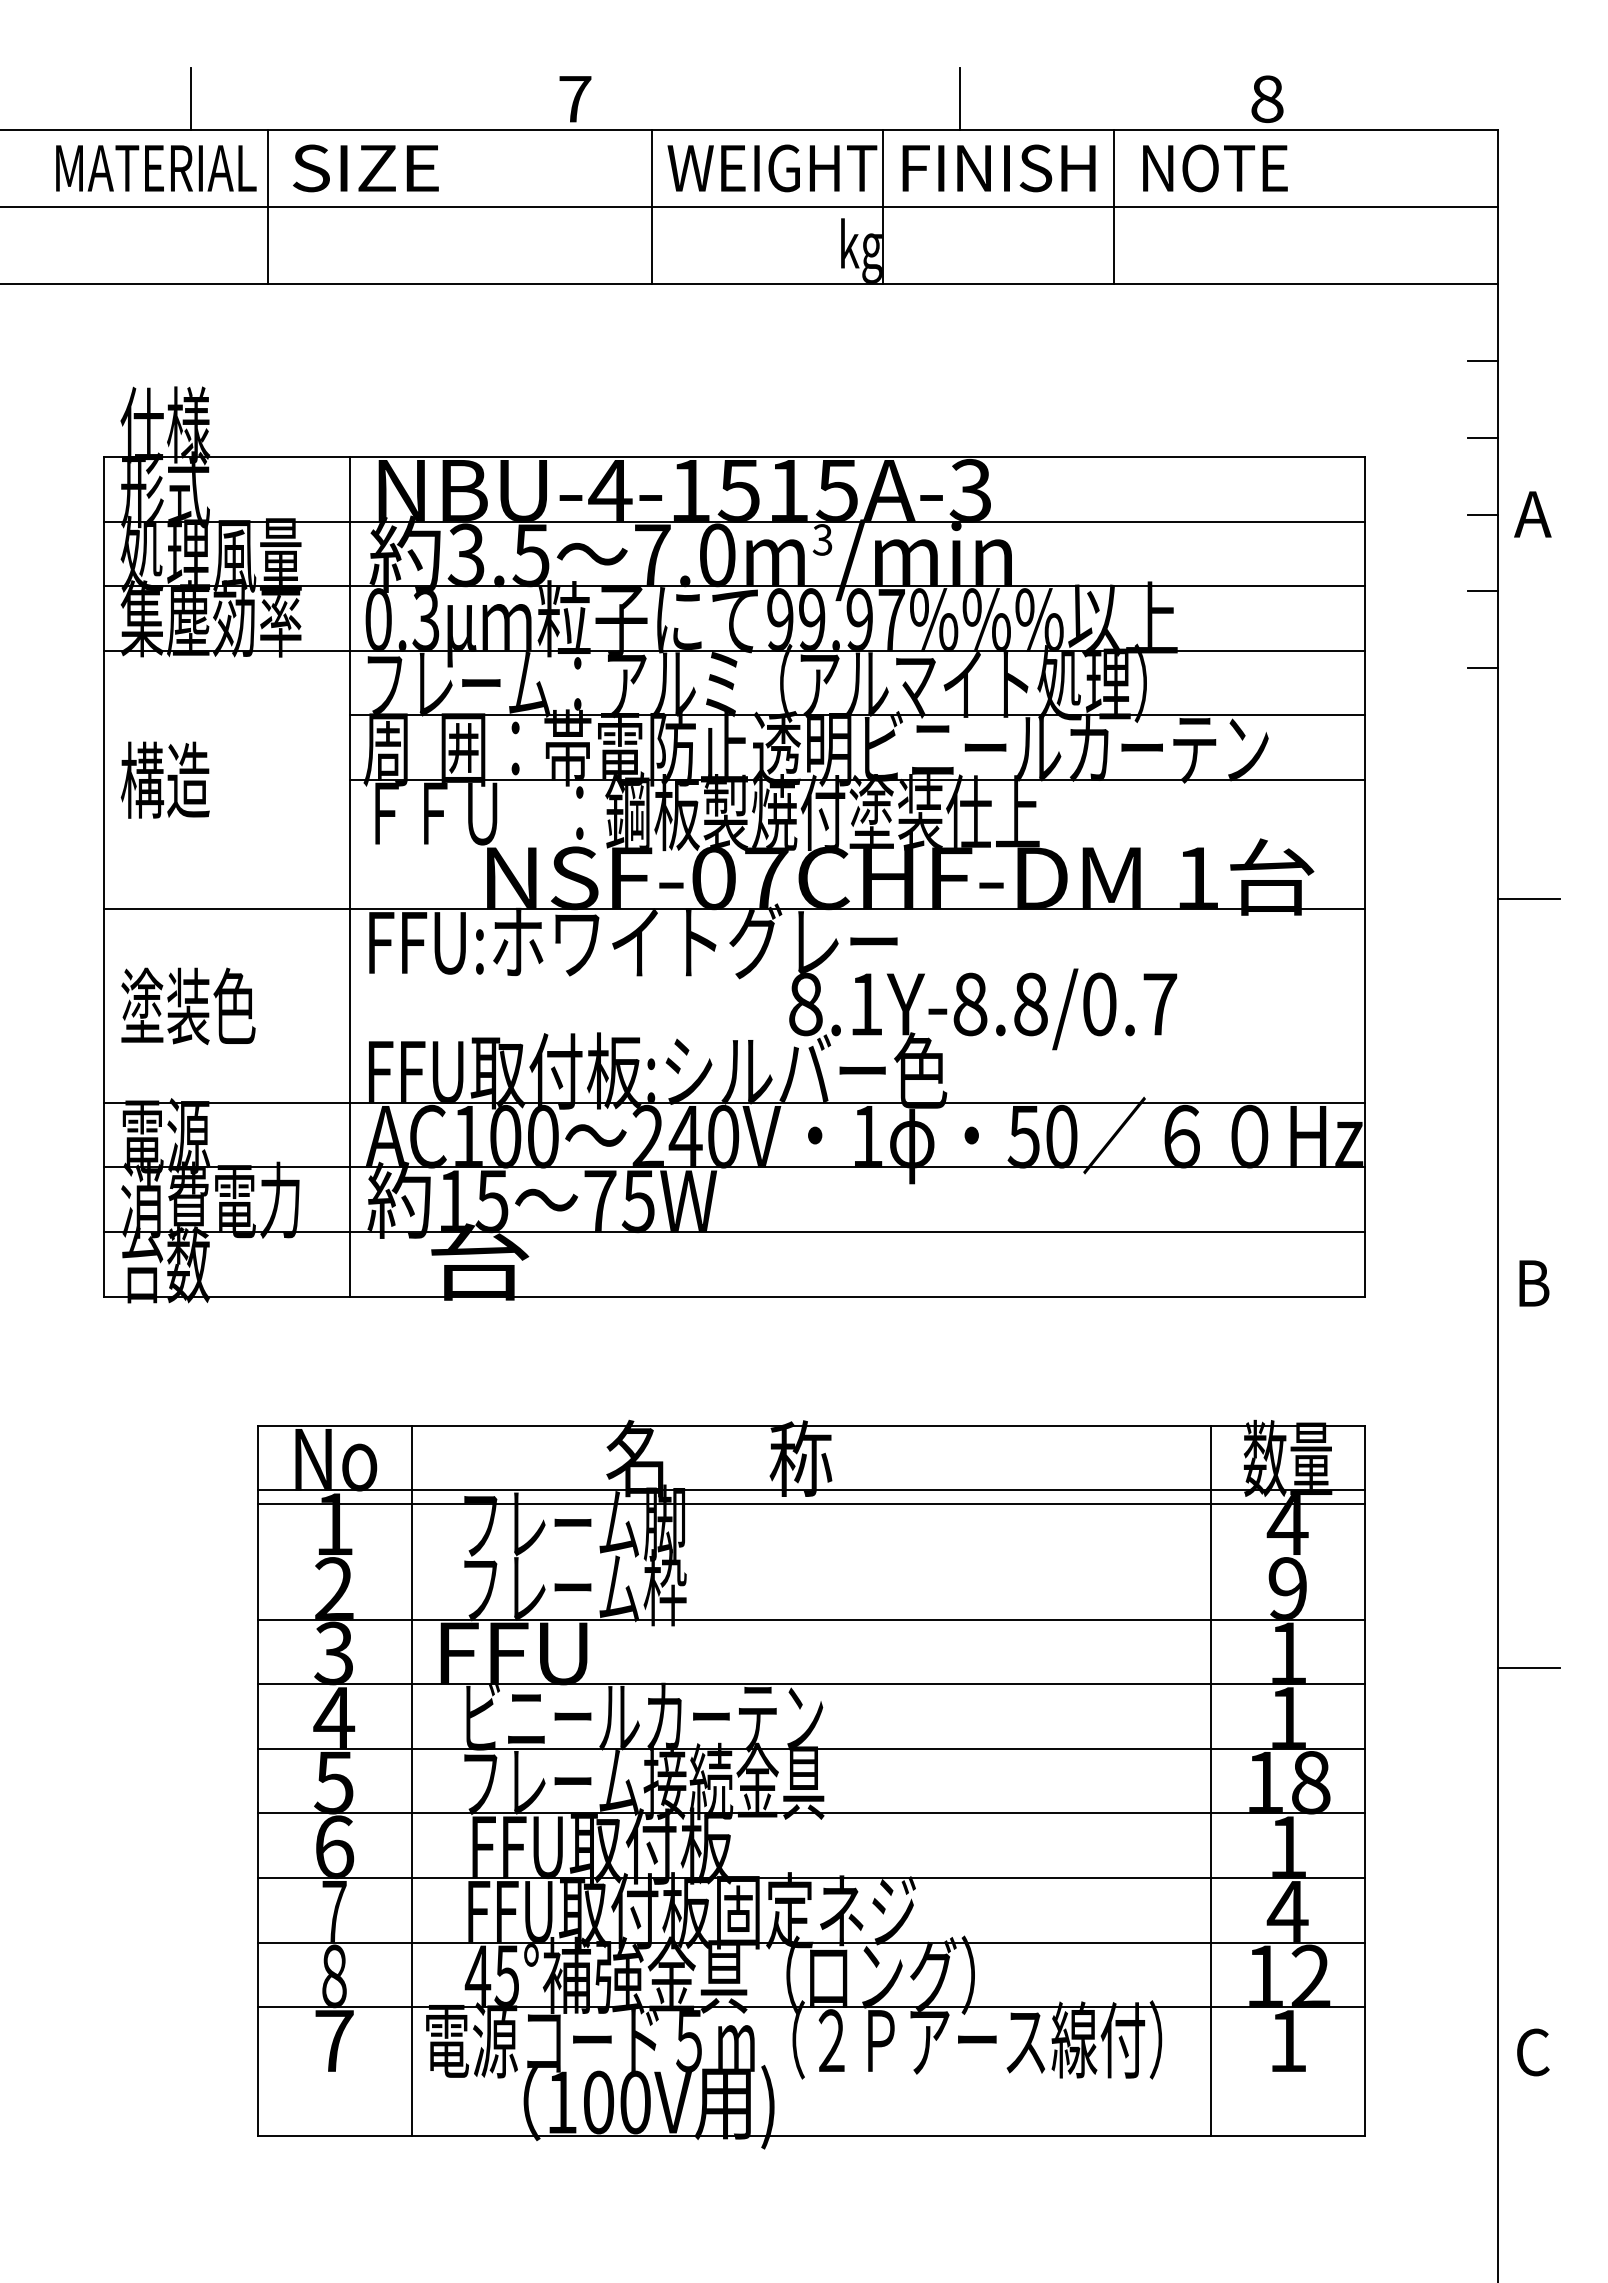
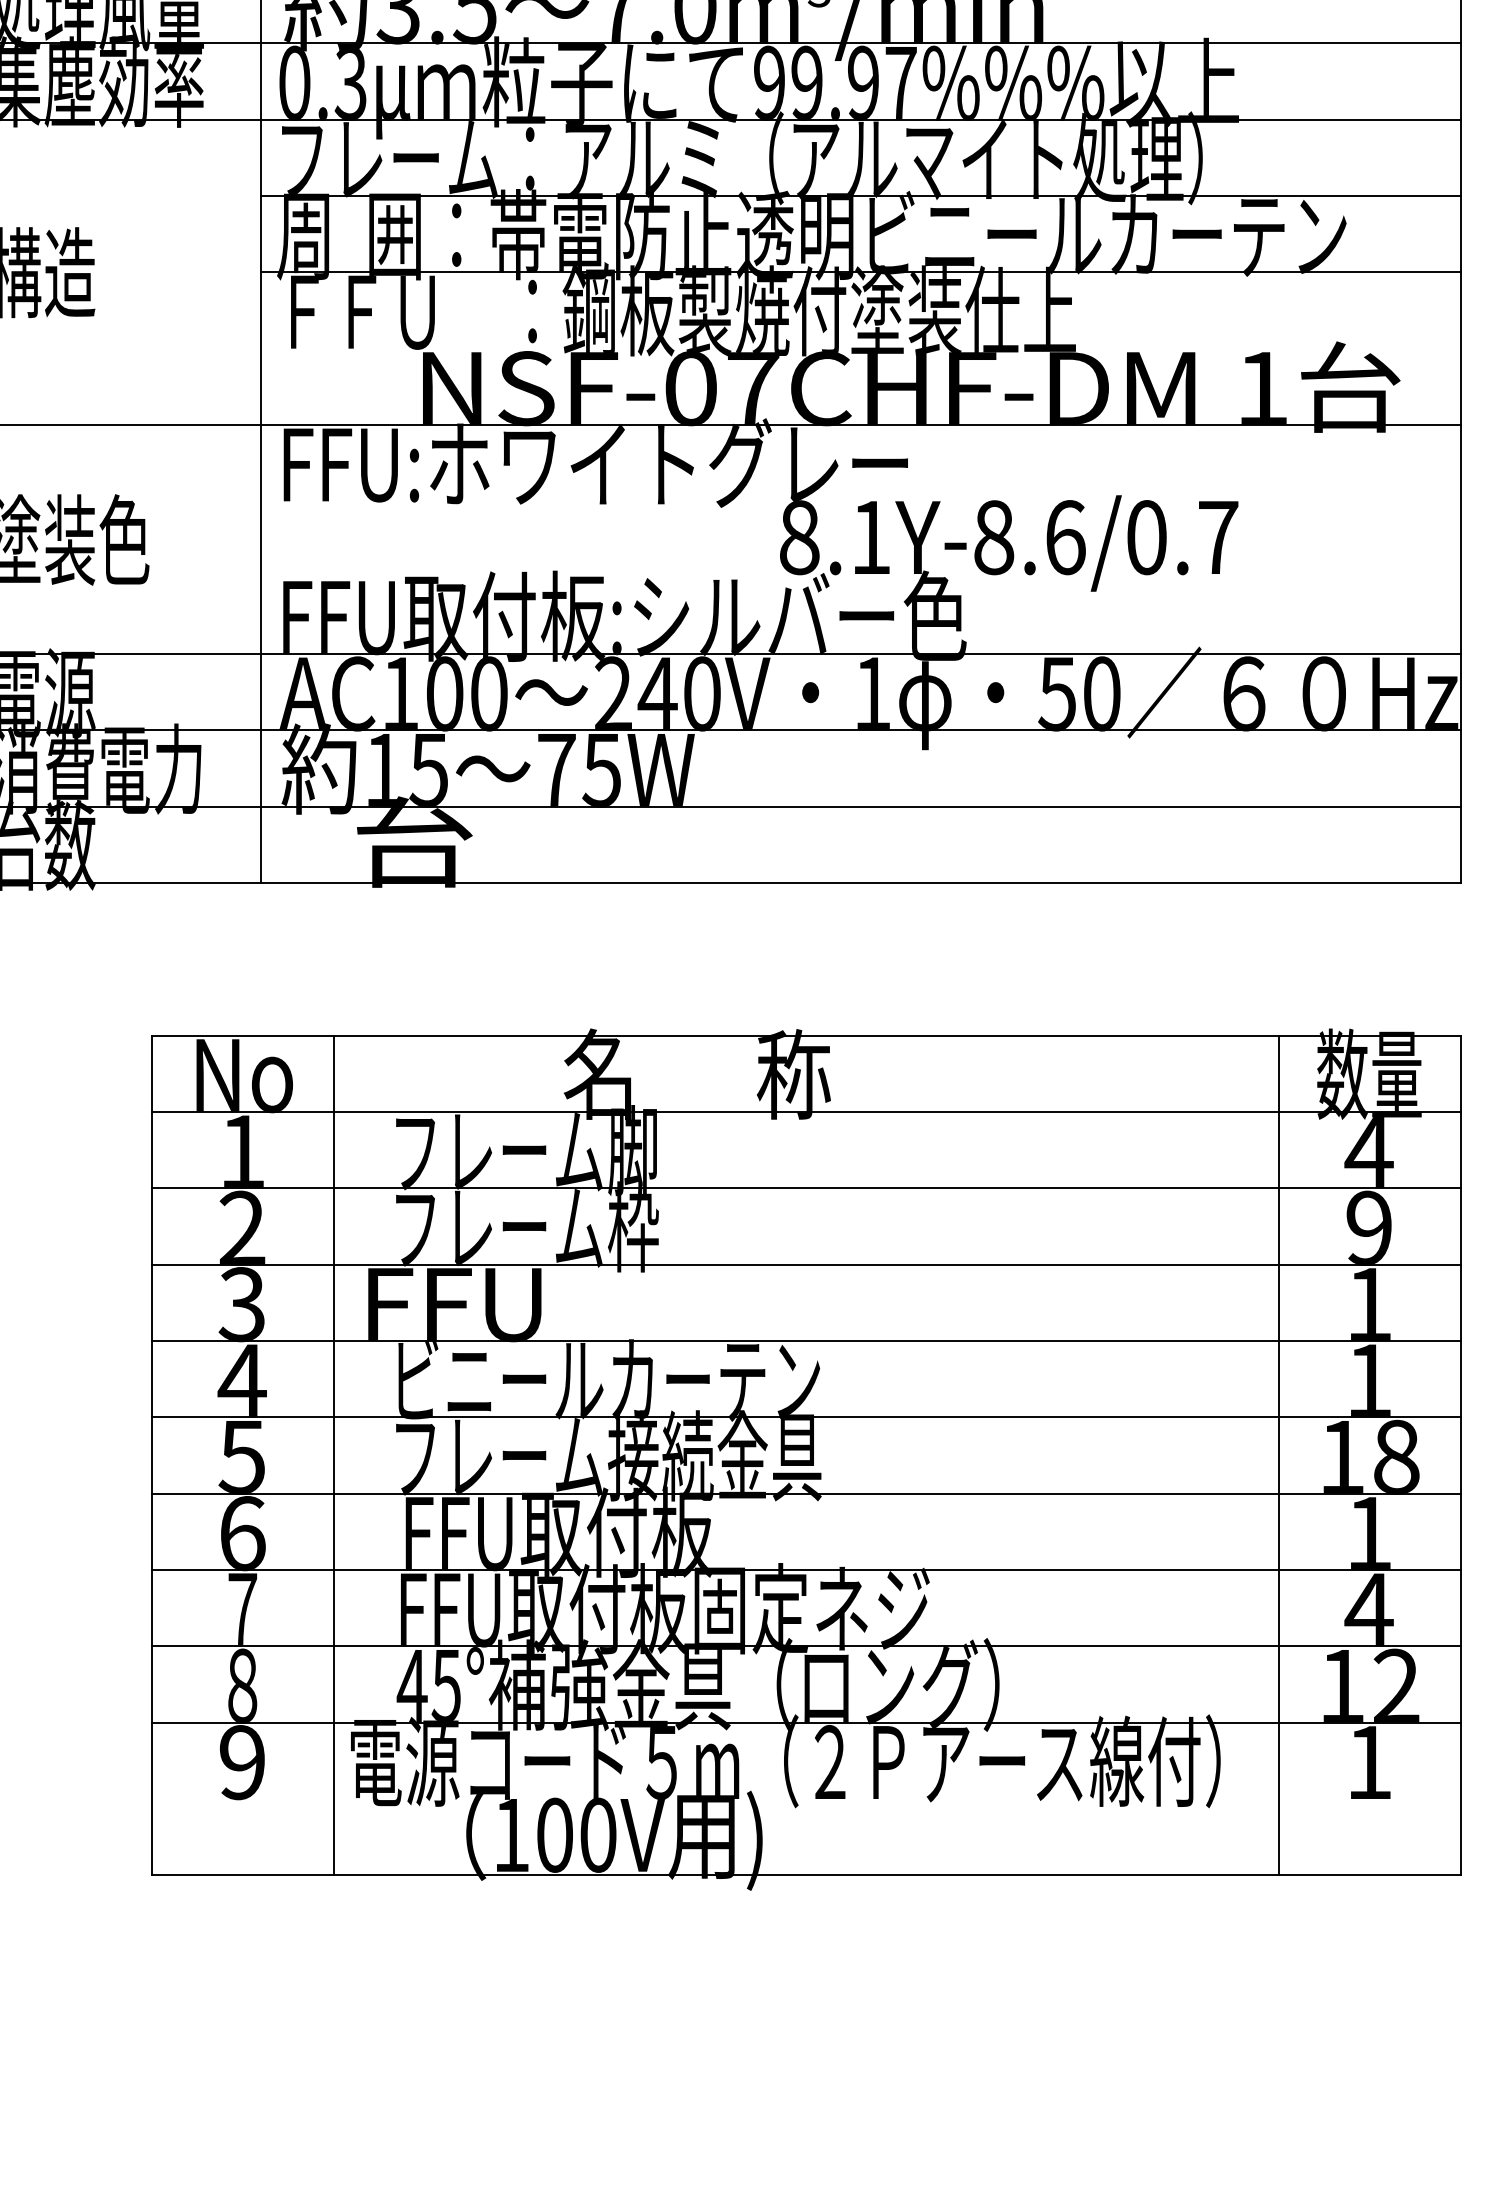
text: (1031, 1004) -> (1066, 537), 8.1Y-8.8/0.7 -> 8.1Y-8.6/0.7
line: (811, 1504) -> (806, 1188), moved
text: (334, 2040) -> (242, 1761), 7 -> 9

